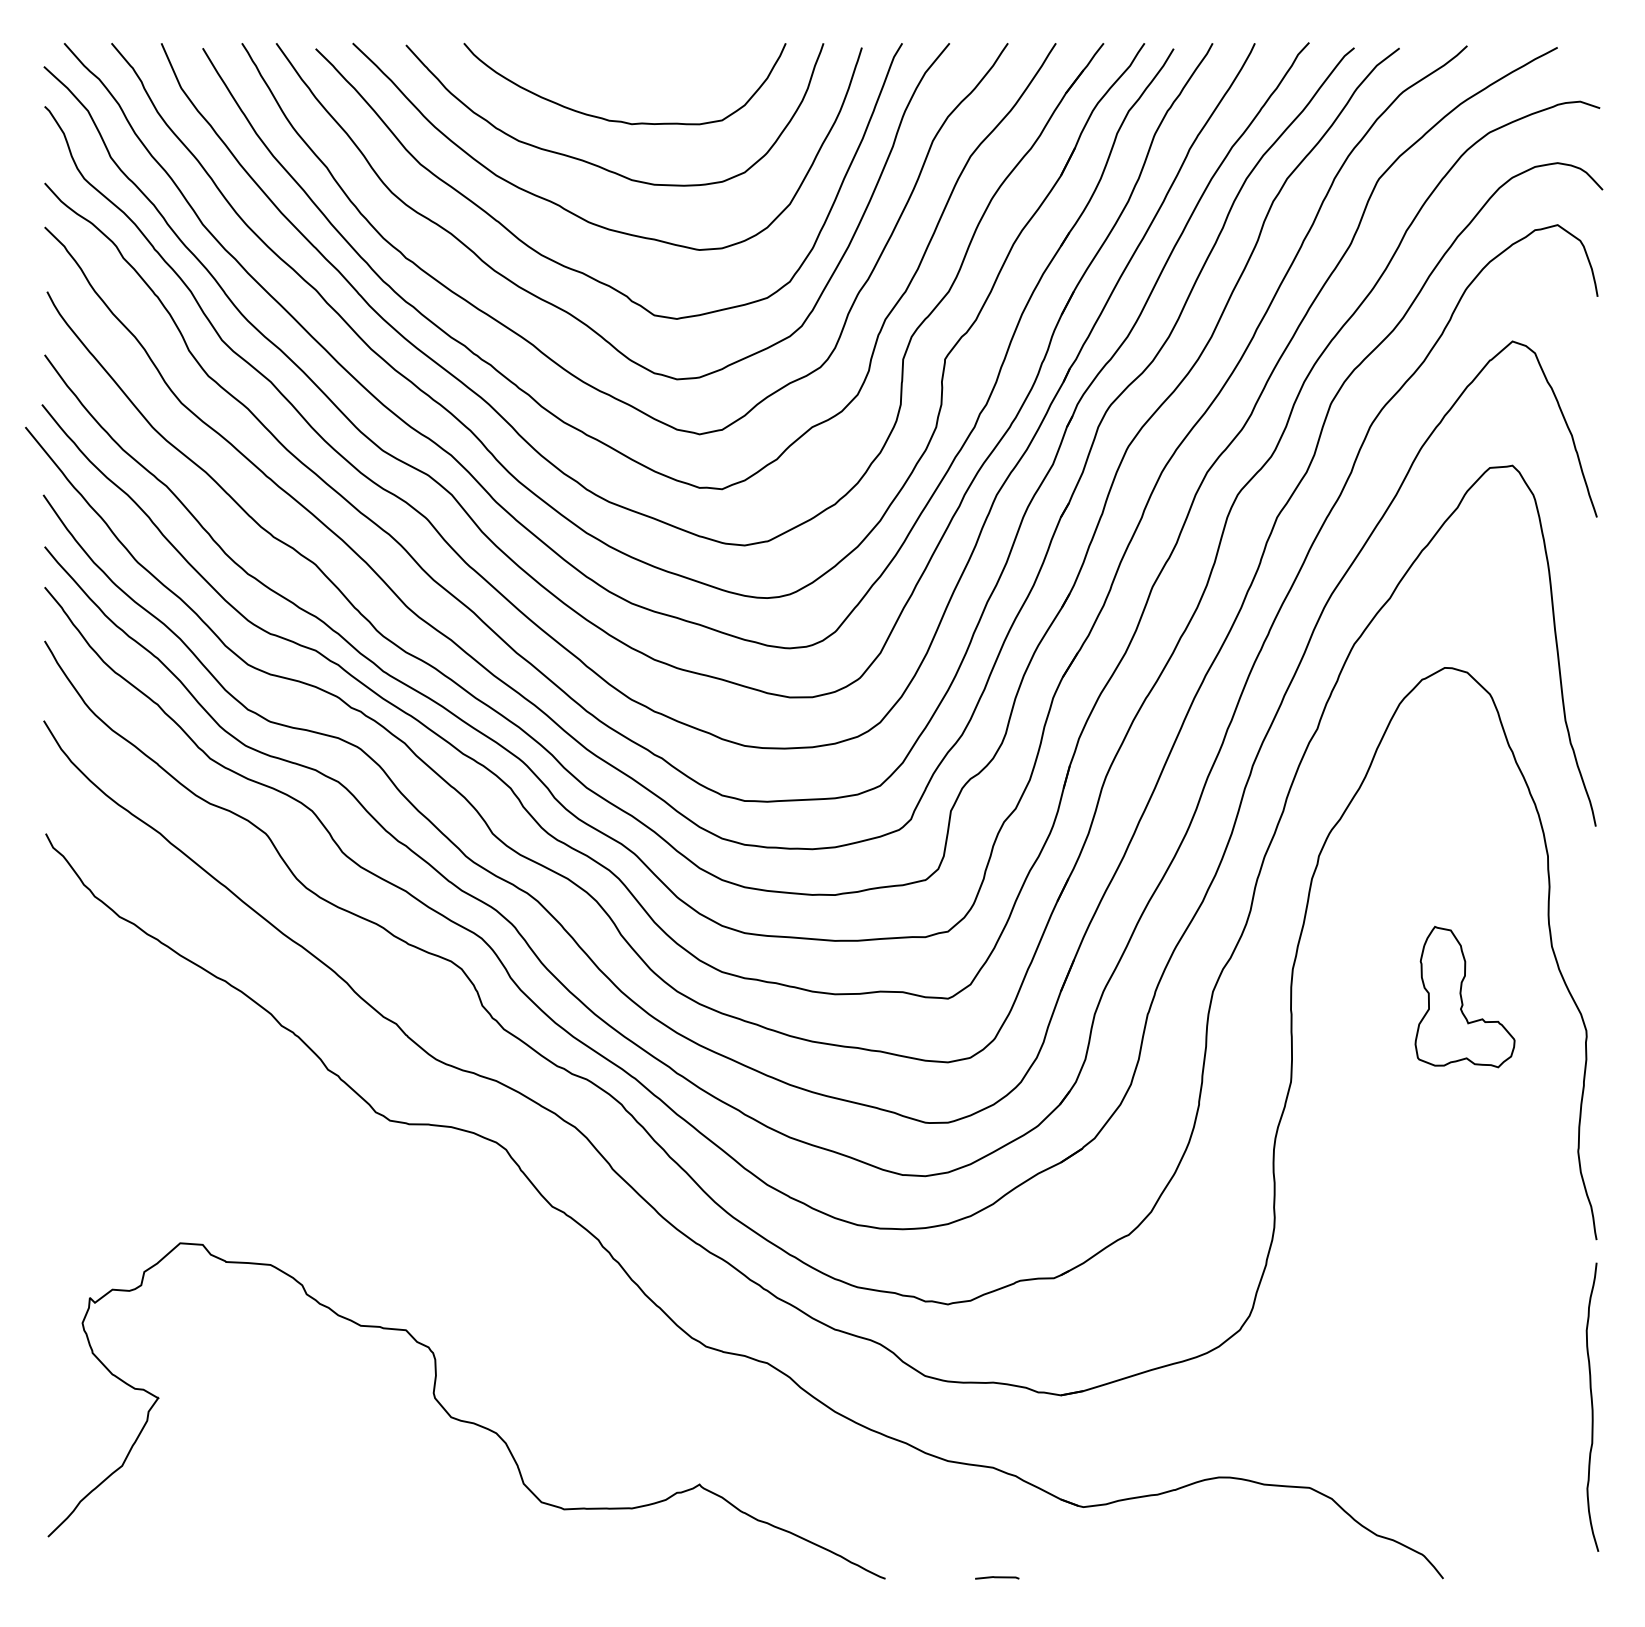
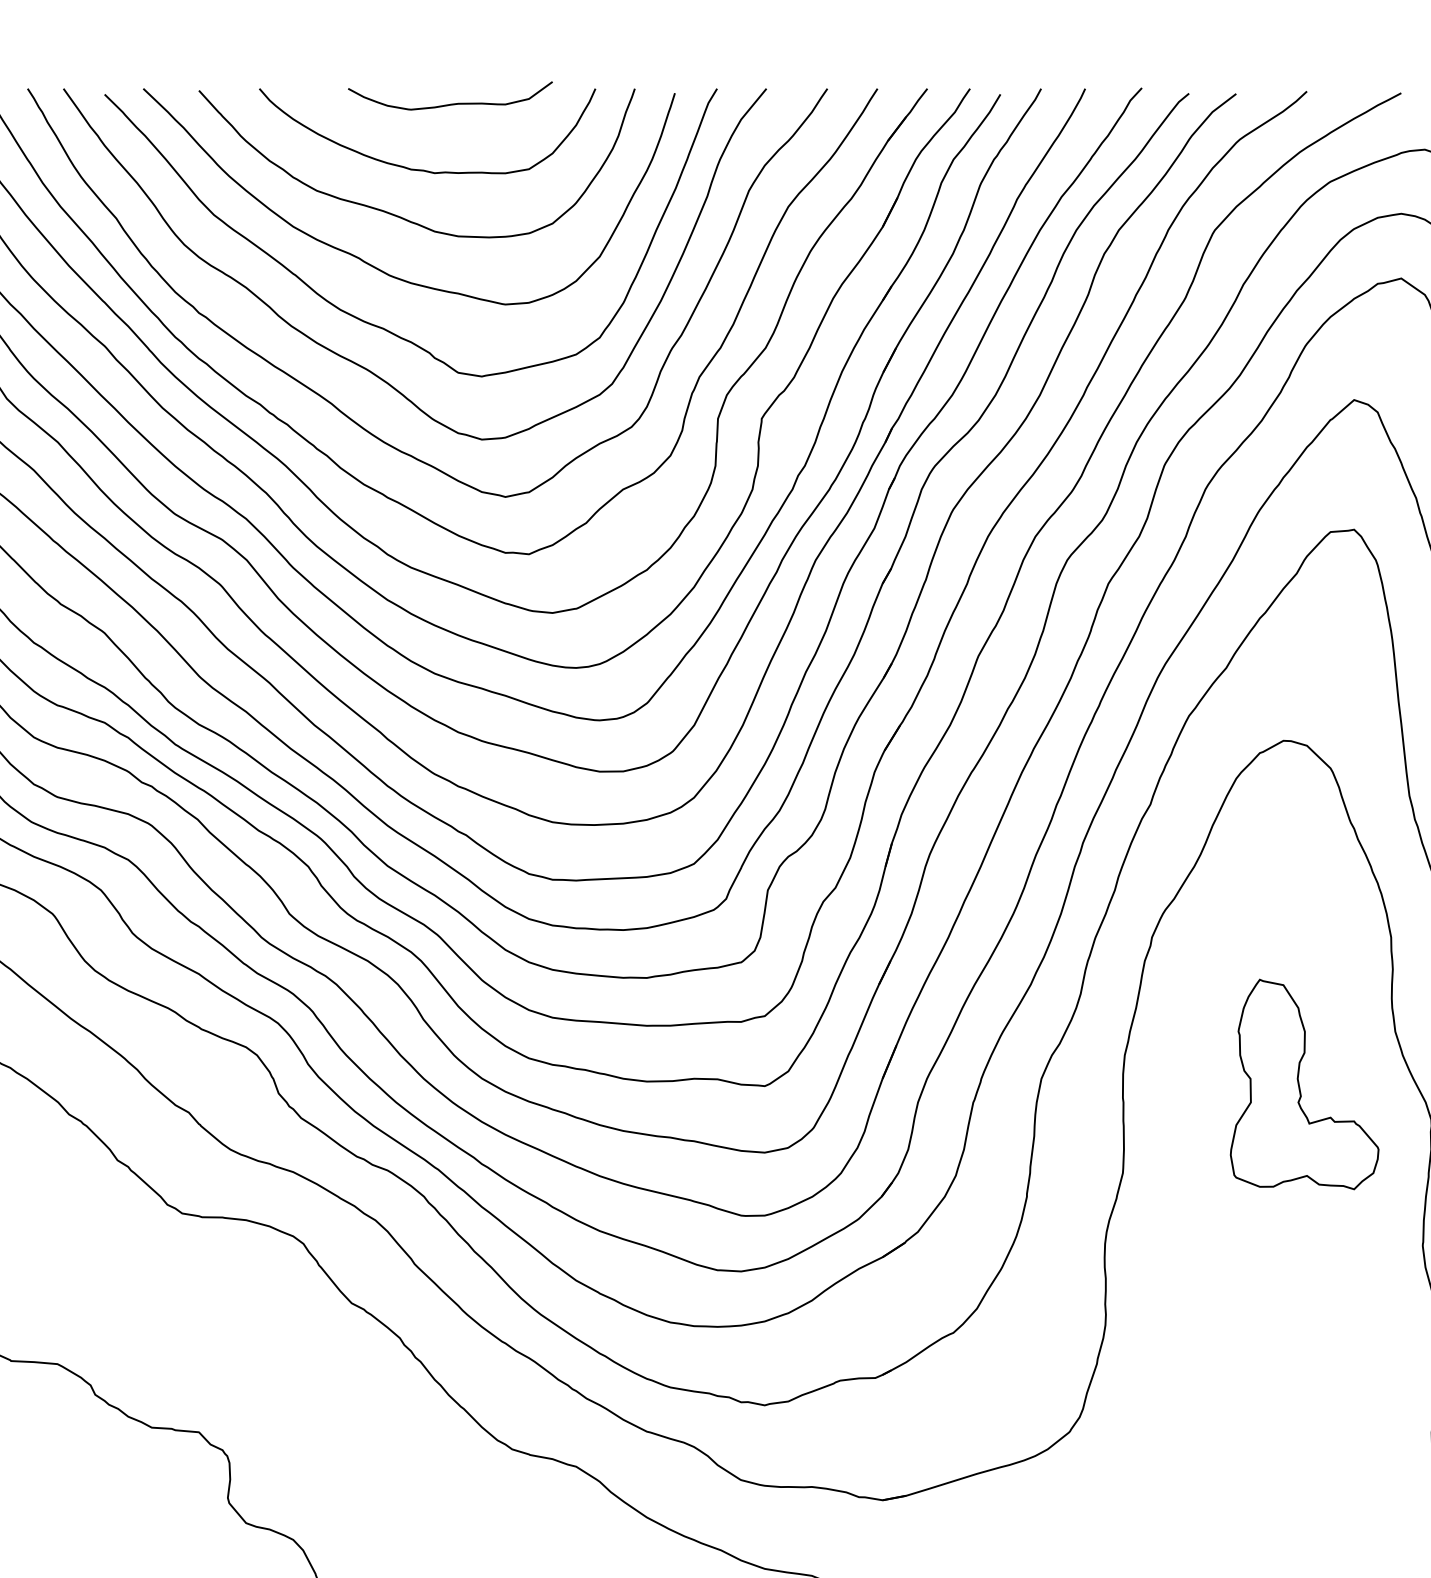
curve: (646, 57) -> (450, 103), added
part: (1464, 996) -> (1304, 1083), size x1.43

